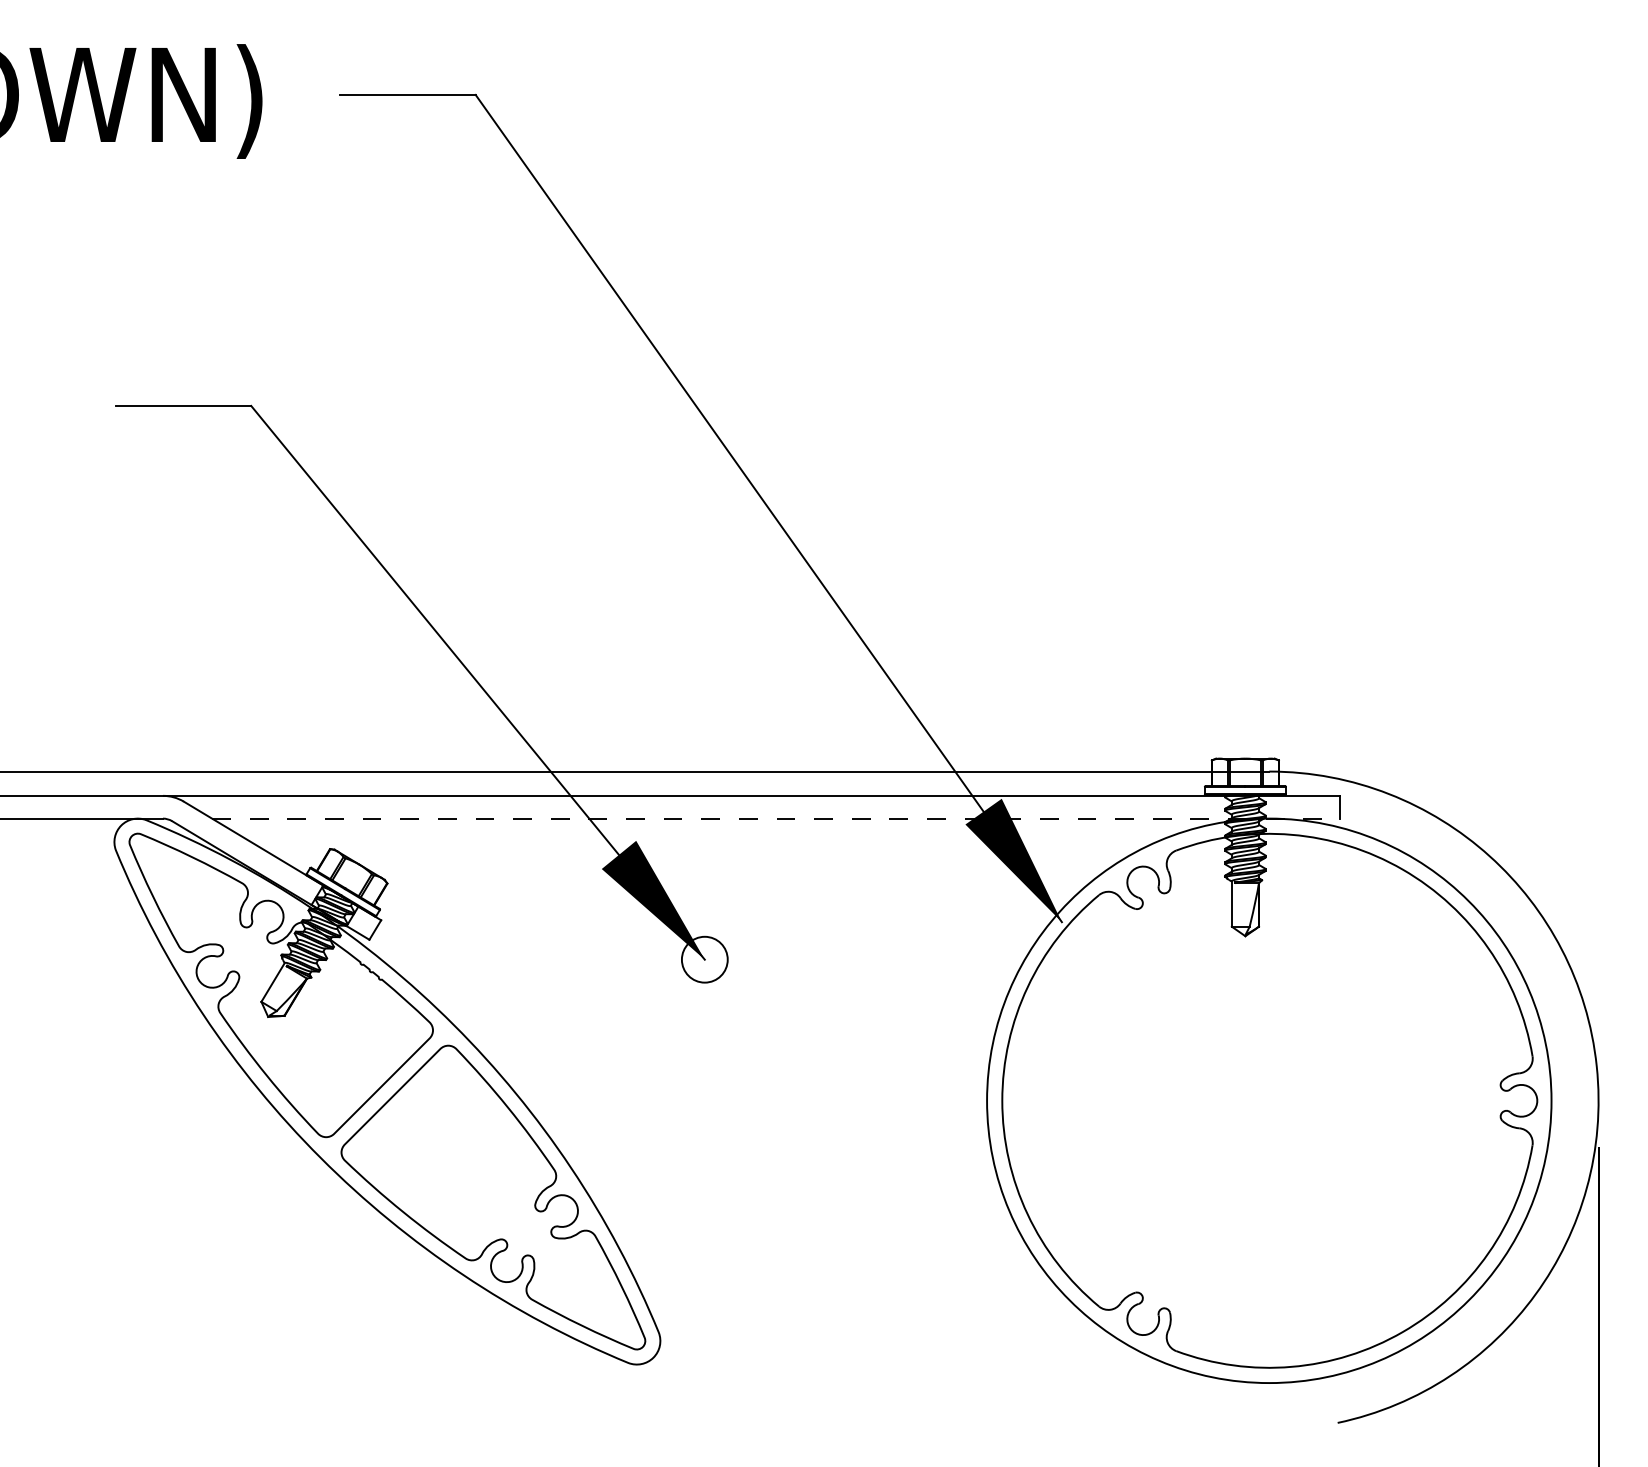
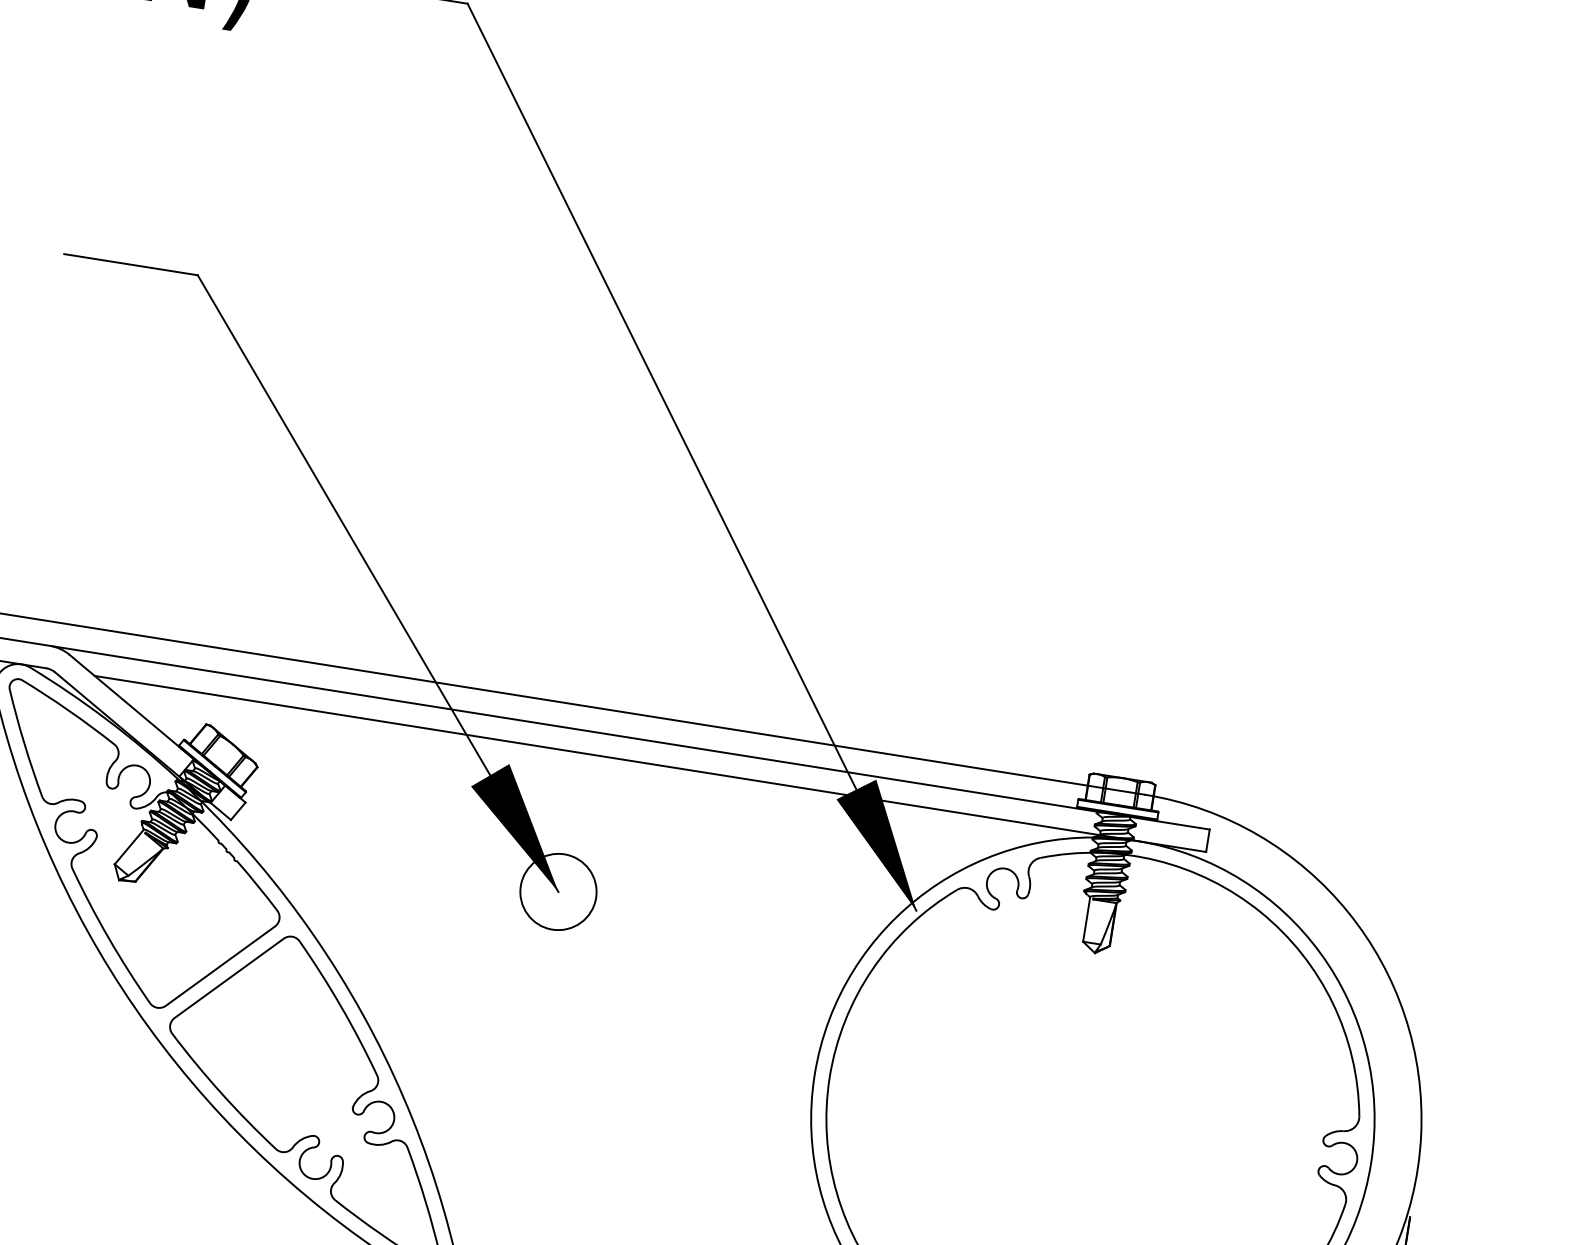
line: (775, 818) -> (650, 763), dashed -> solid
circle: (704, 959) -> (558, 891), size x1.67

